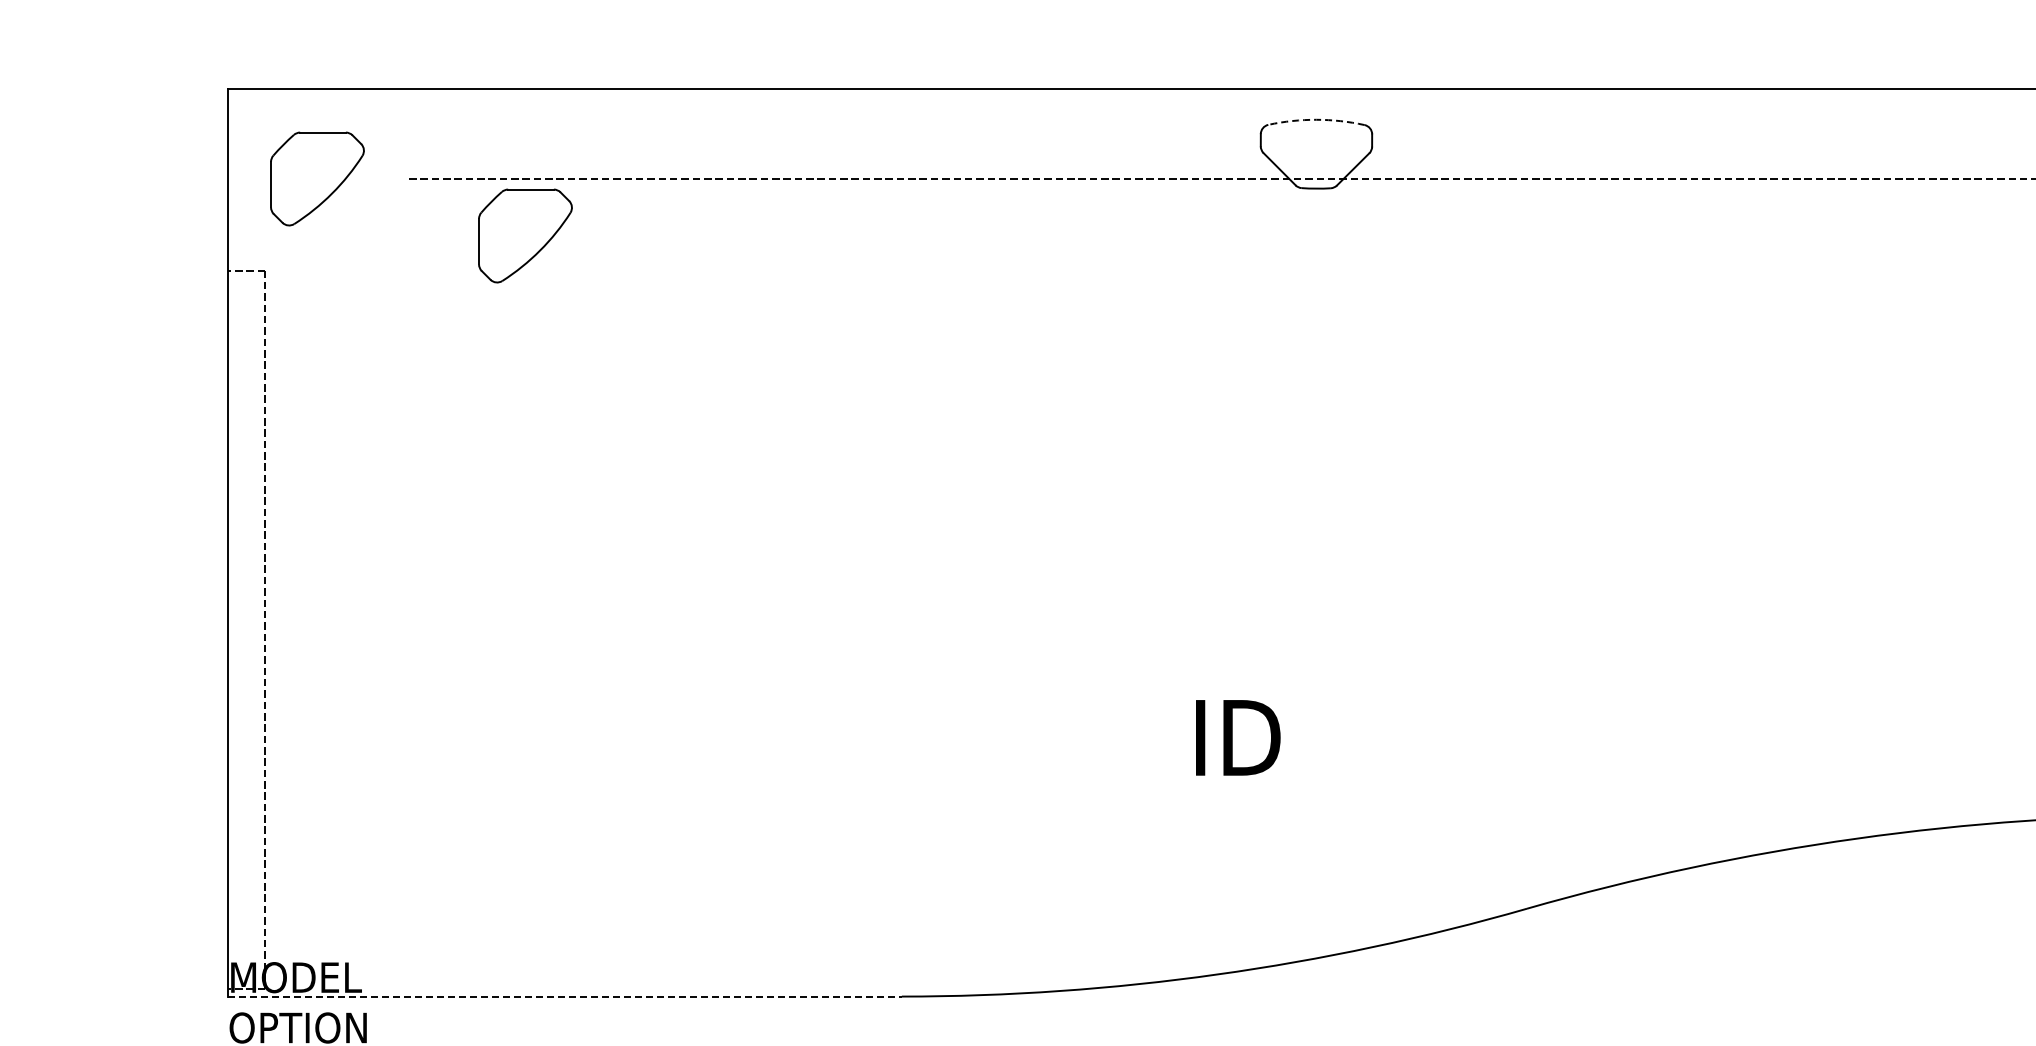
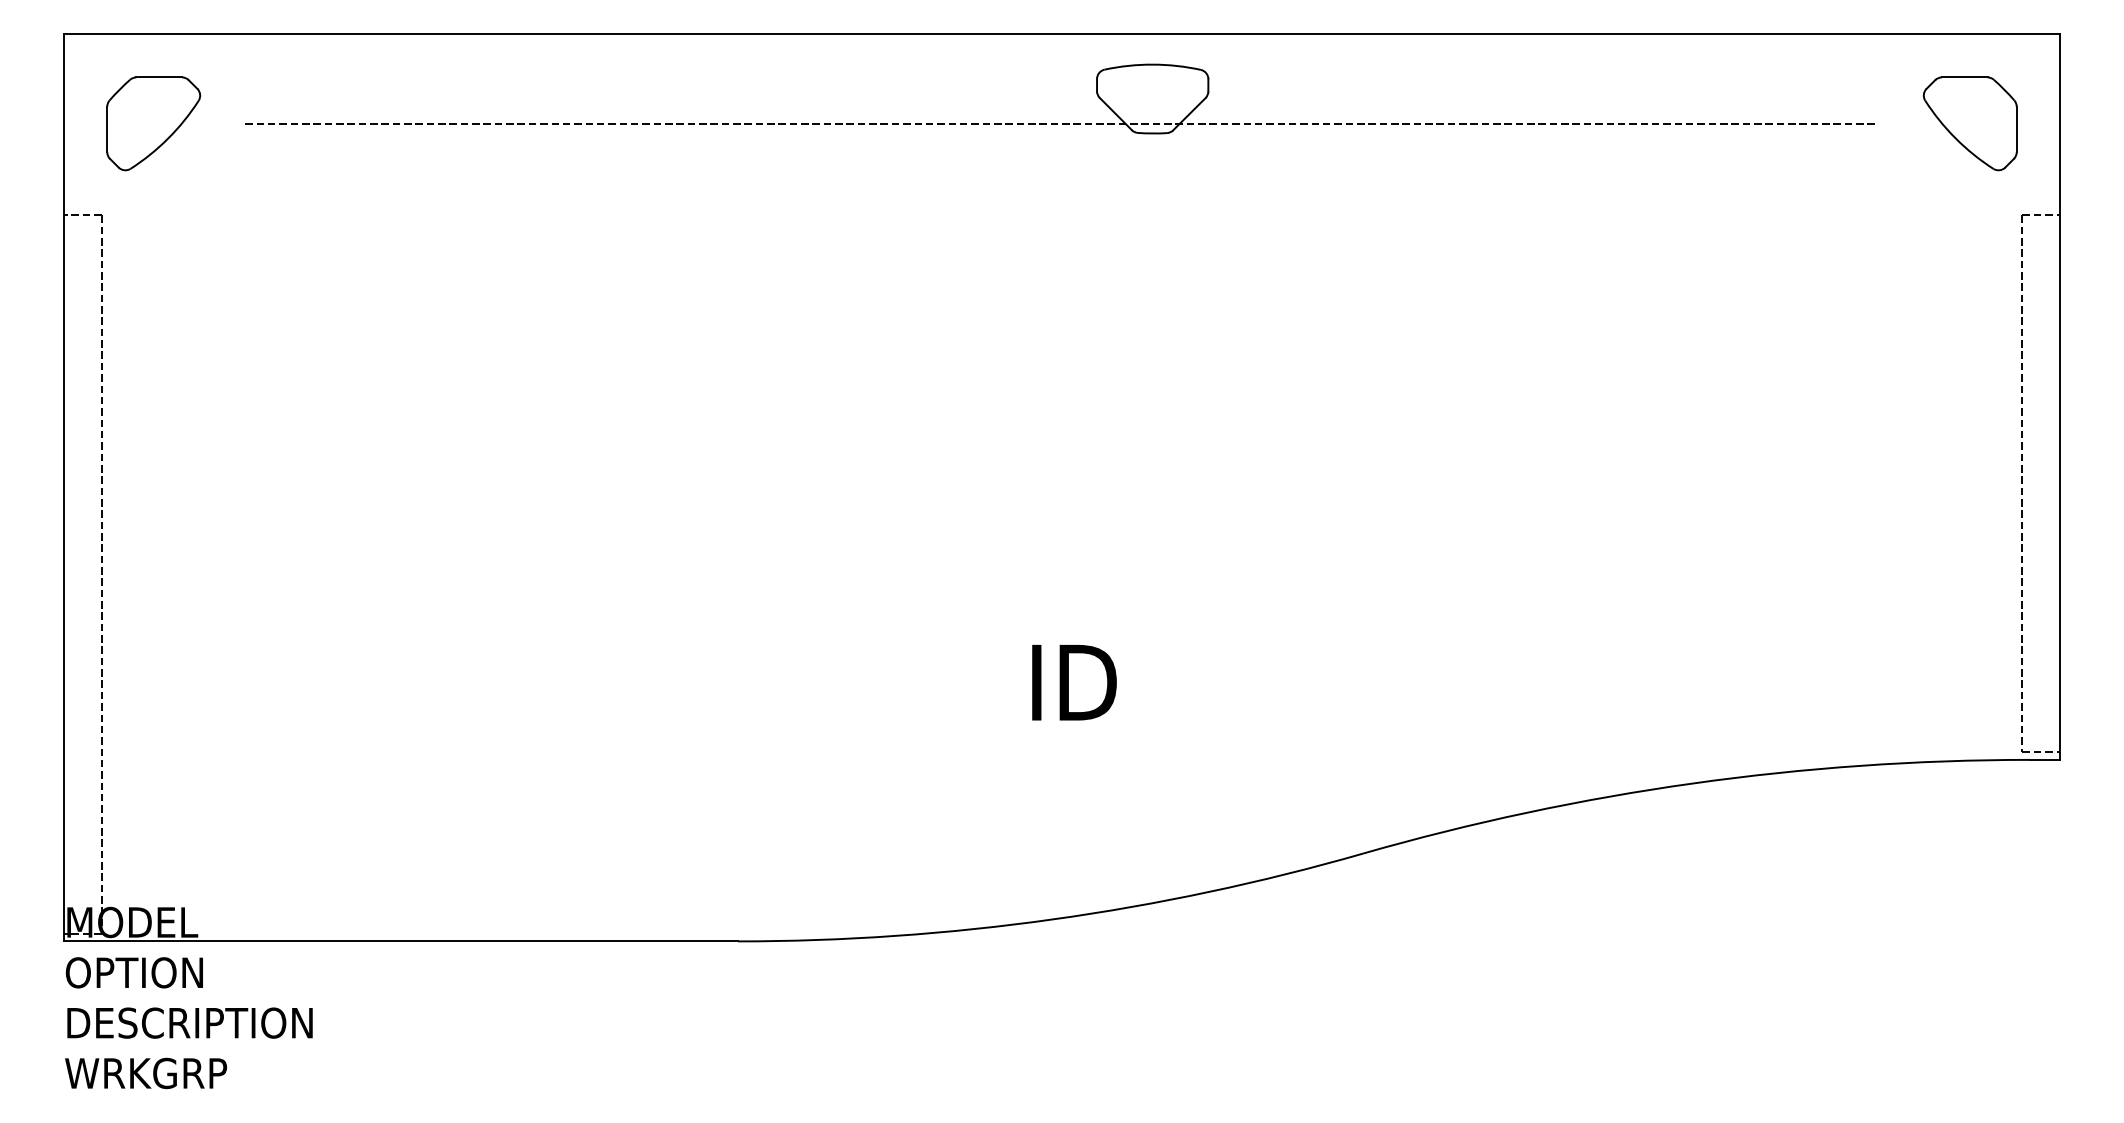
arc: (1316, 119) -> (1152, 64), dashed -> solid
part: (525, 235) -> (361, 180), removed
line: (565, 996) -> (401, 941), dashed -> solid

